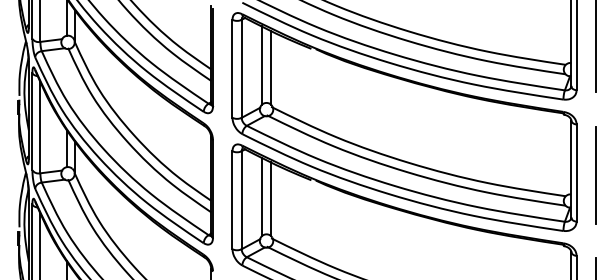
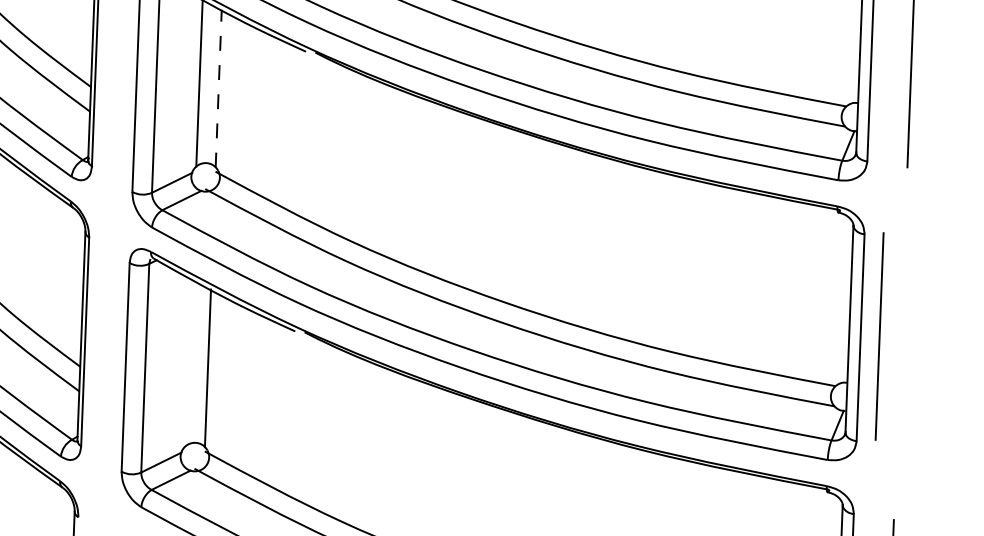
line: (271, 67) -> (219, 88), solid -> dashed
line: (595, 175) -> (879, 337), moved
line: (261, 196) -> (187, 361), removed

